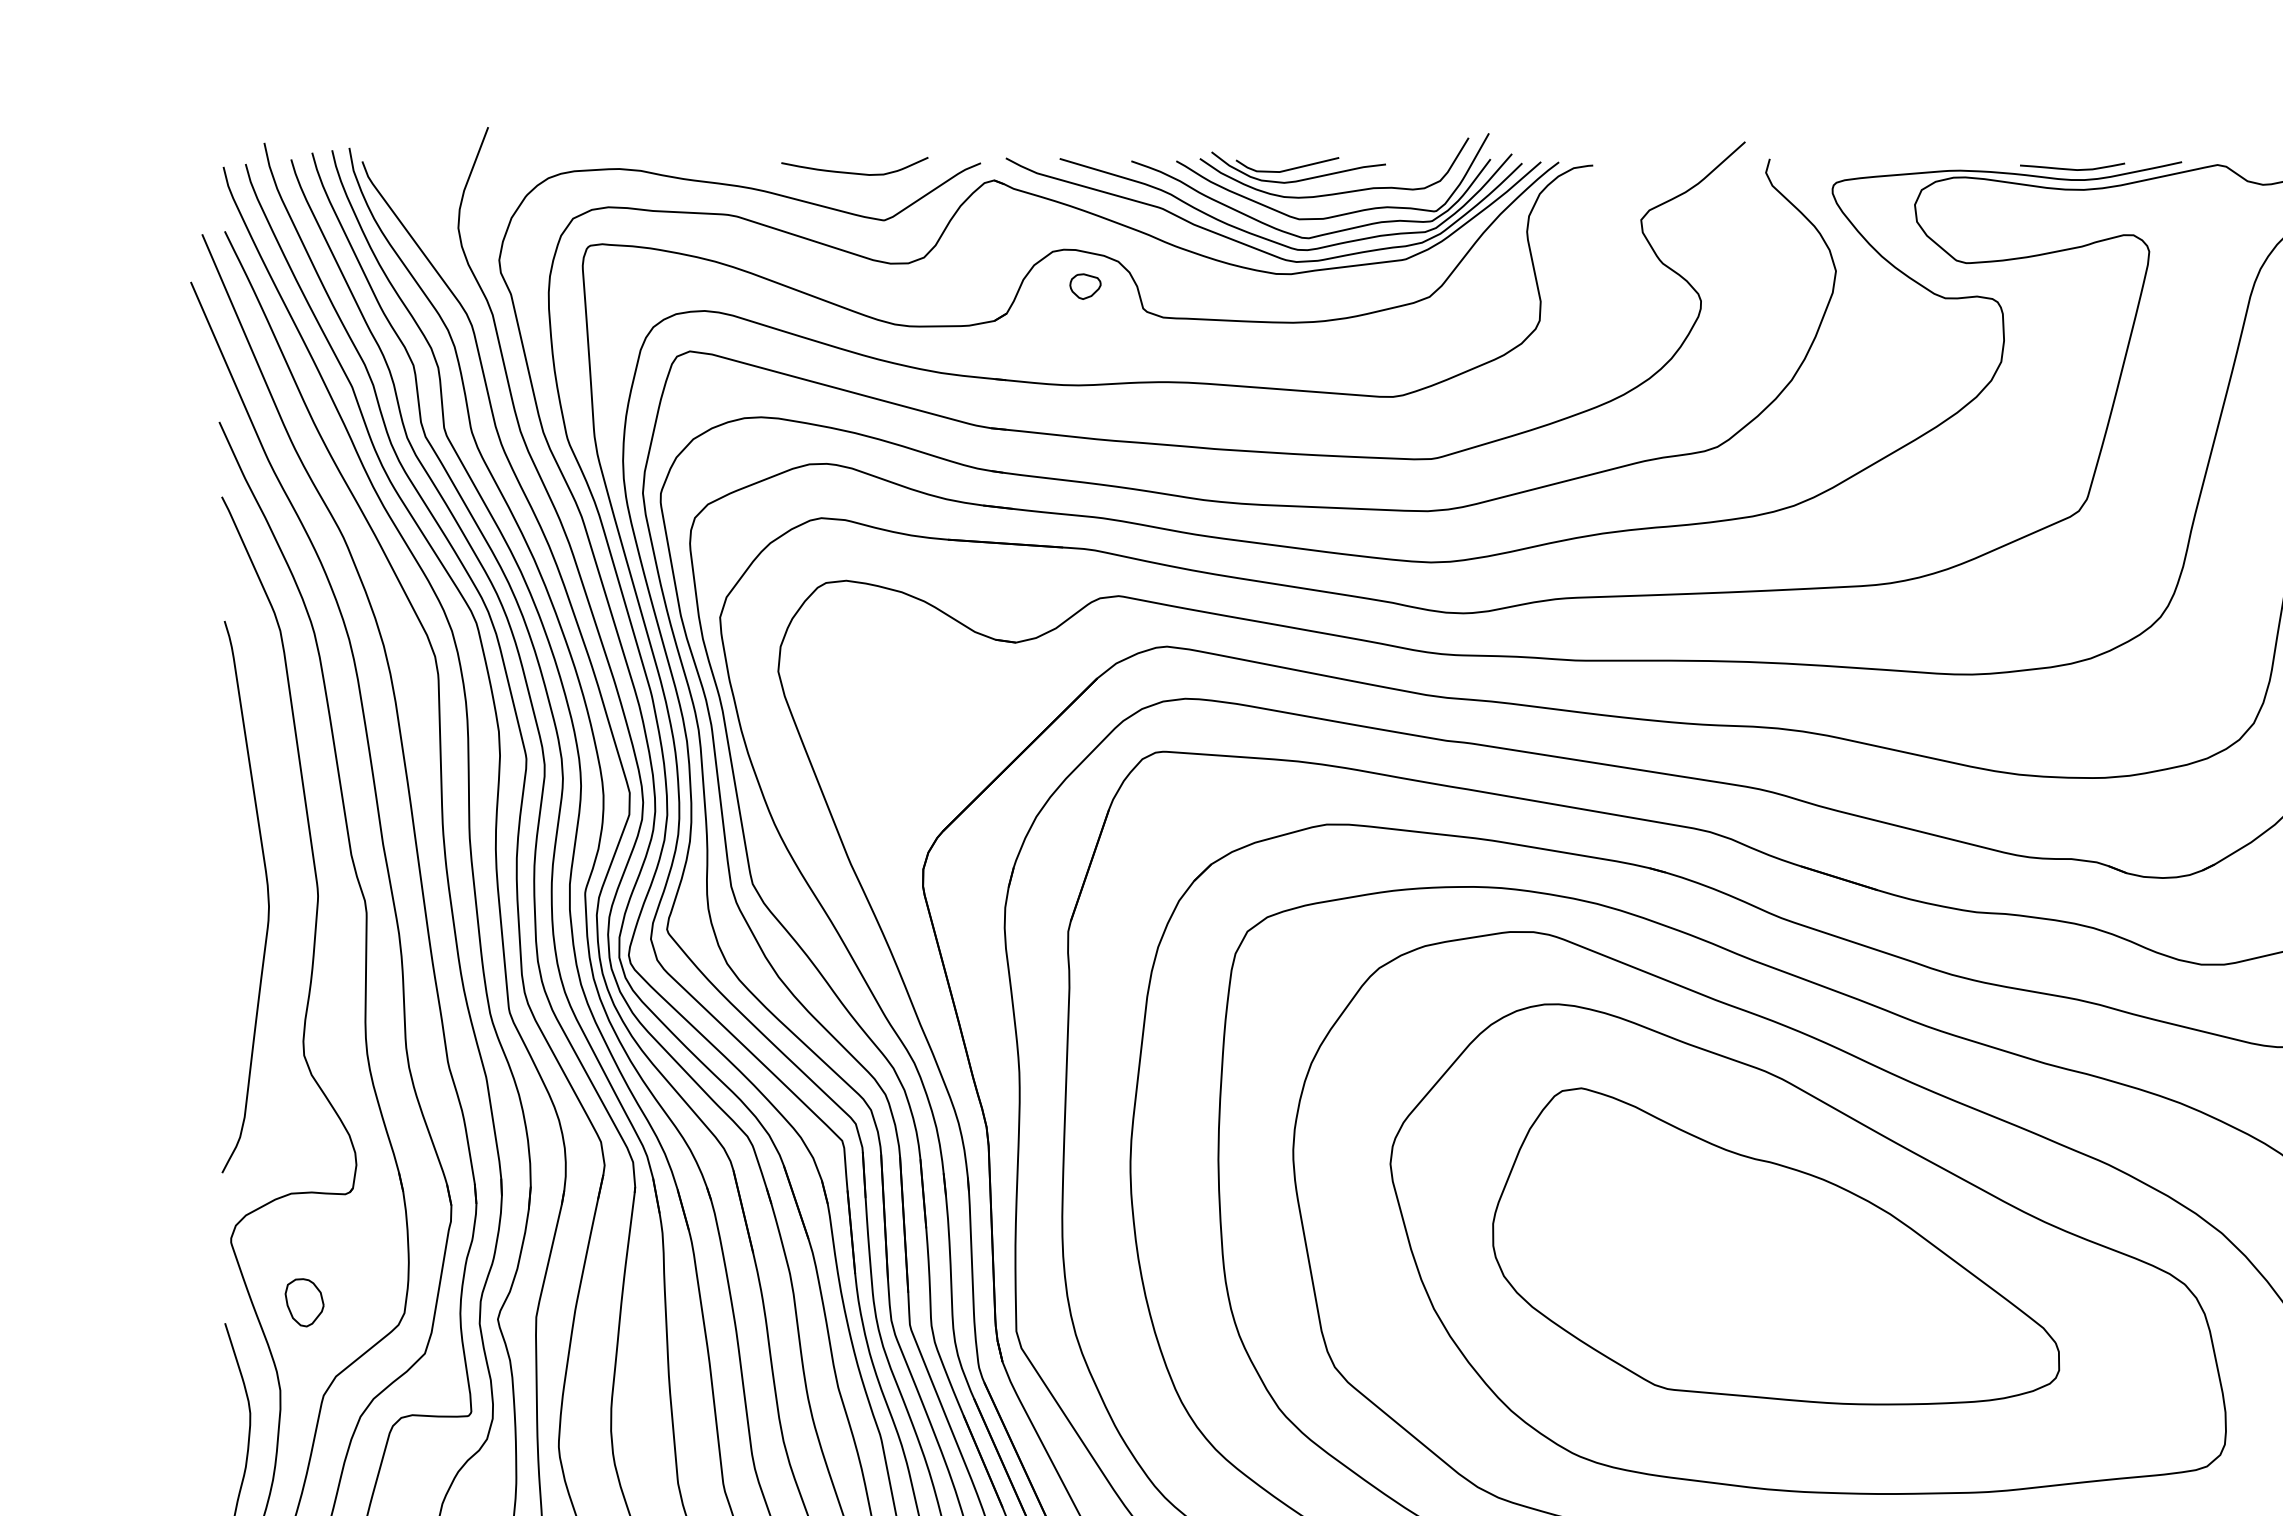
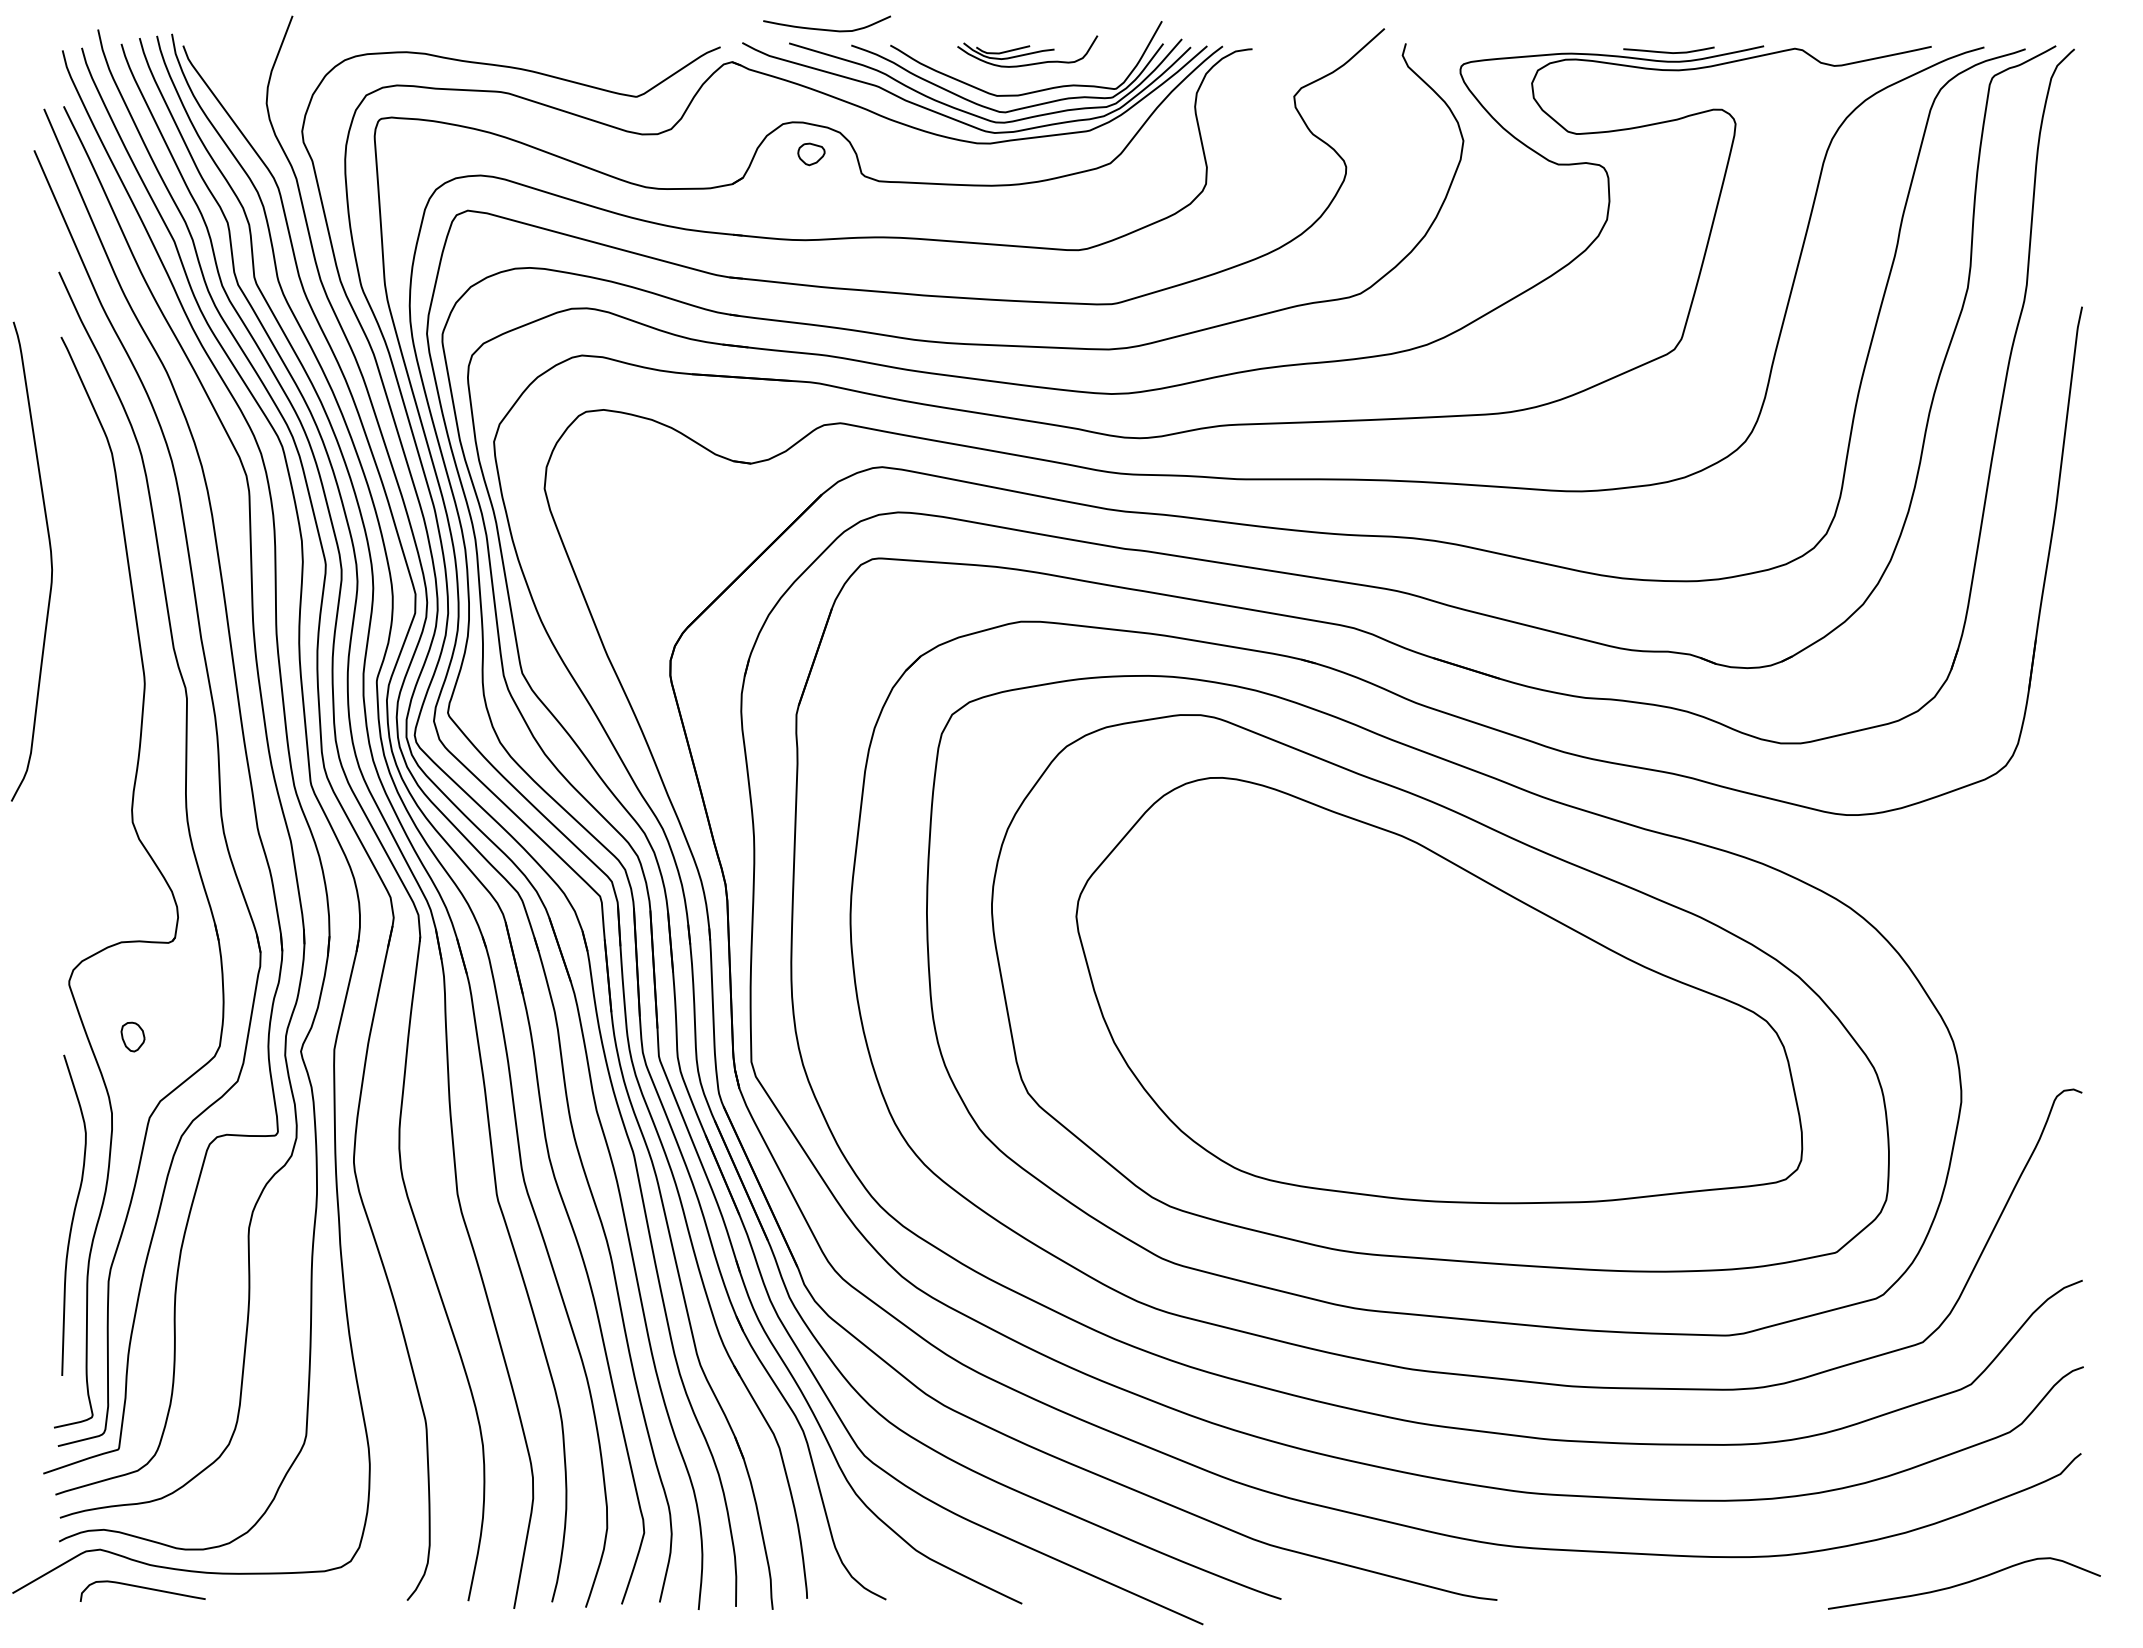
part: (1334, 168) -> (1027, 51), size x0.6
curve: (854, 172) -> (826, 29), moved
curve: (267, 896) -> (50, 561), moved
part: (1776, 1246) -> (1411, 988), removed
part: (303, 1302) -> (132, 1036), size x0.7

